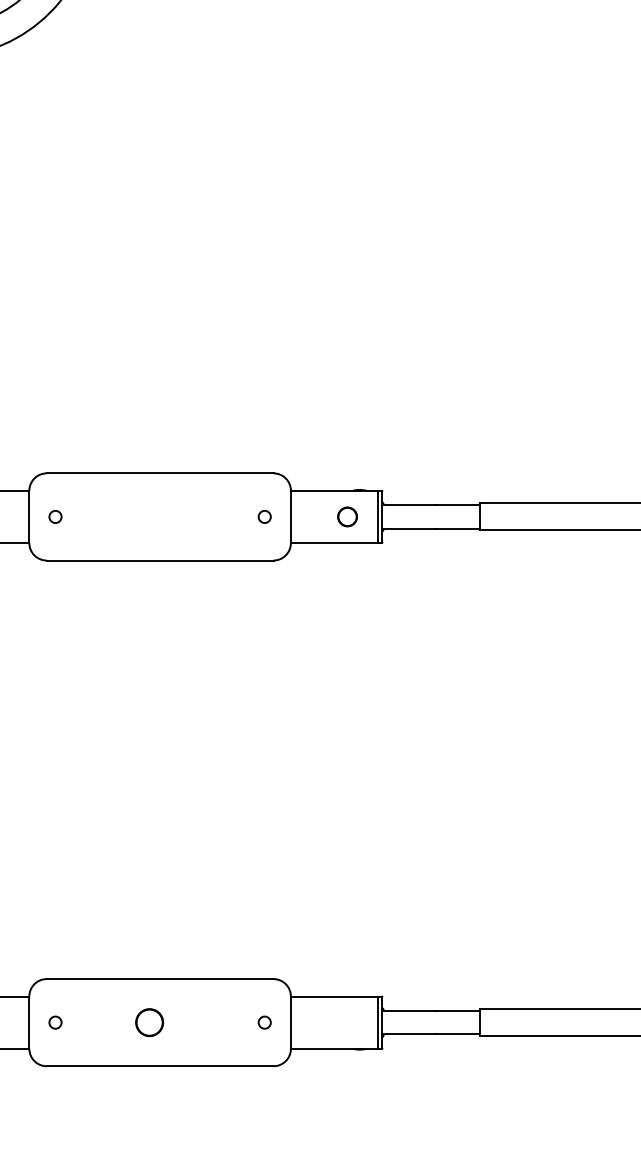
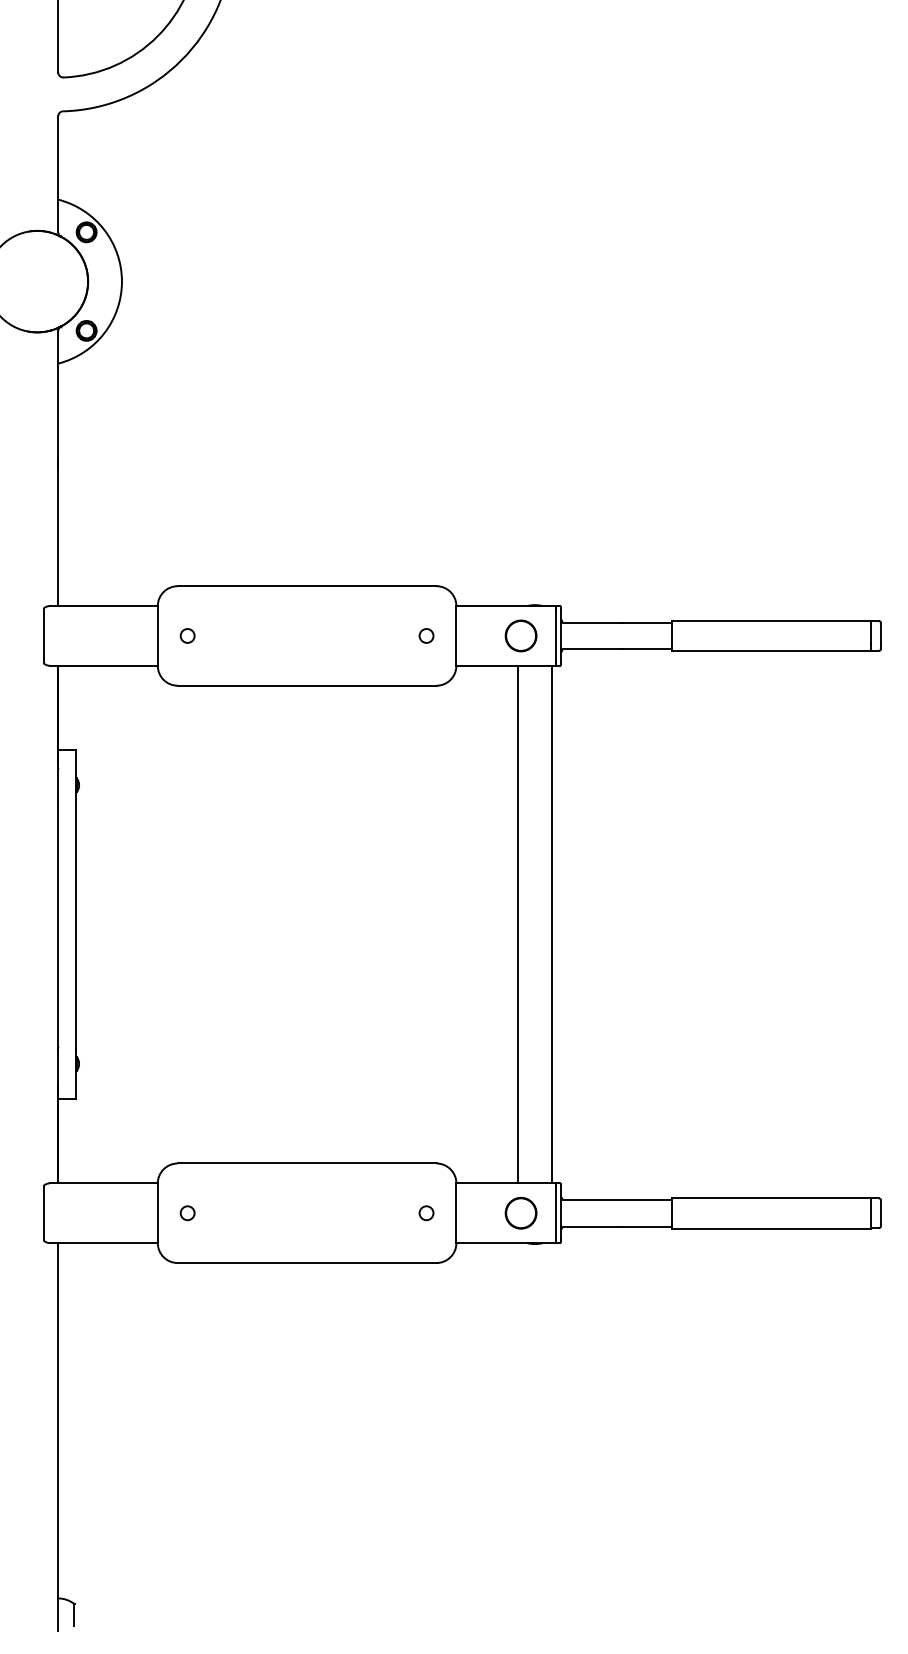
part: (347, 516) -> (520, 635), size x1.43
line: (345, 769) -> (518, 924), added
line: (374, 769) -> (551, 924), added
part: (149, 1022) -> (520, 1213), moved

